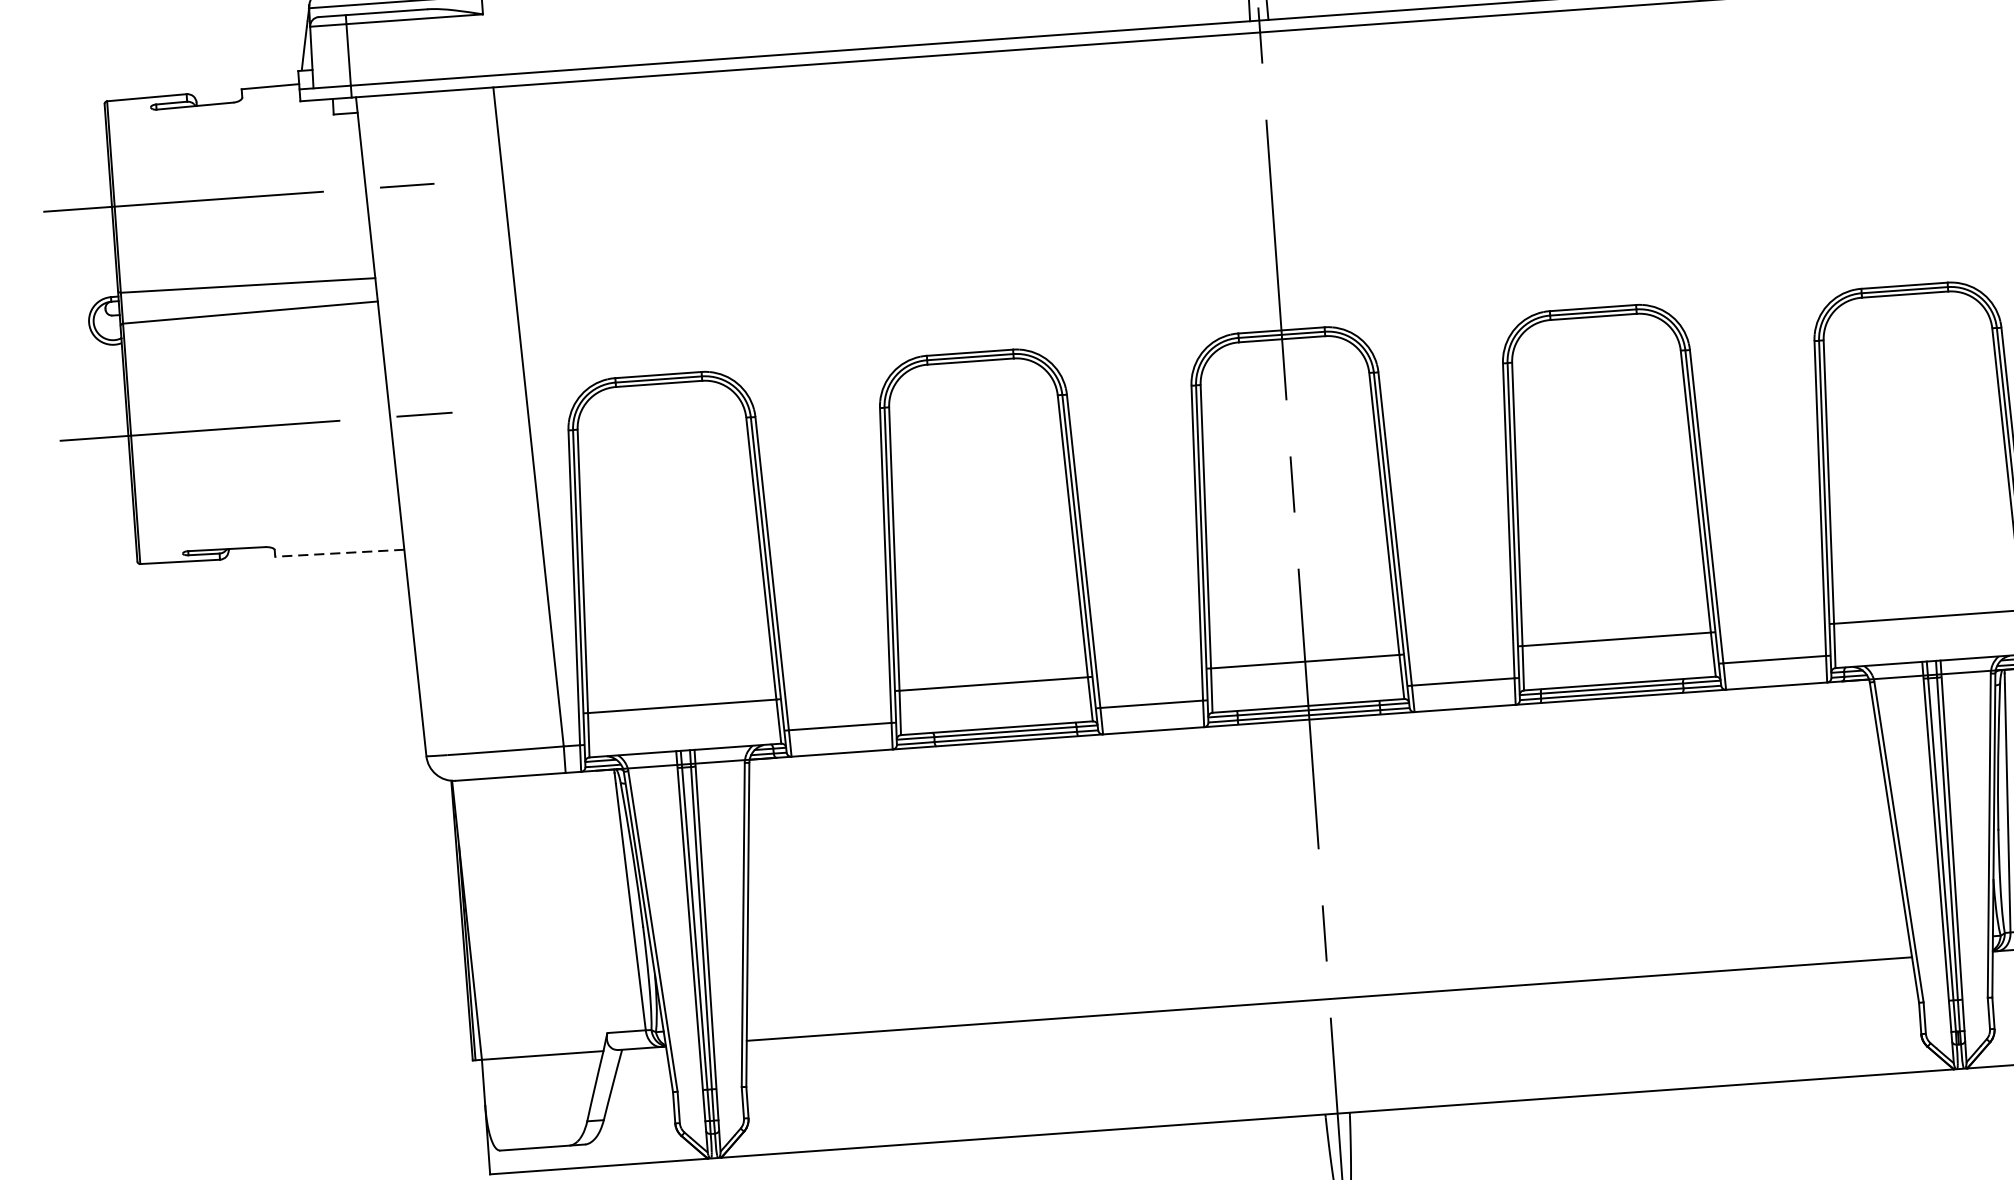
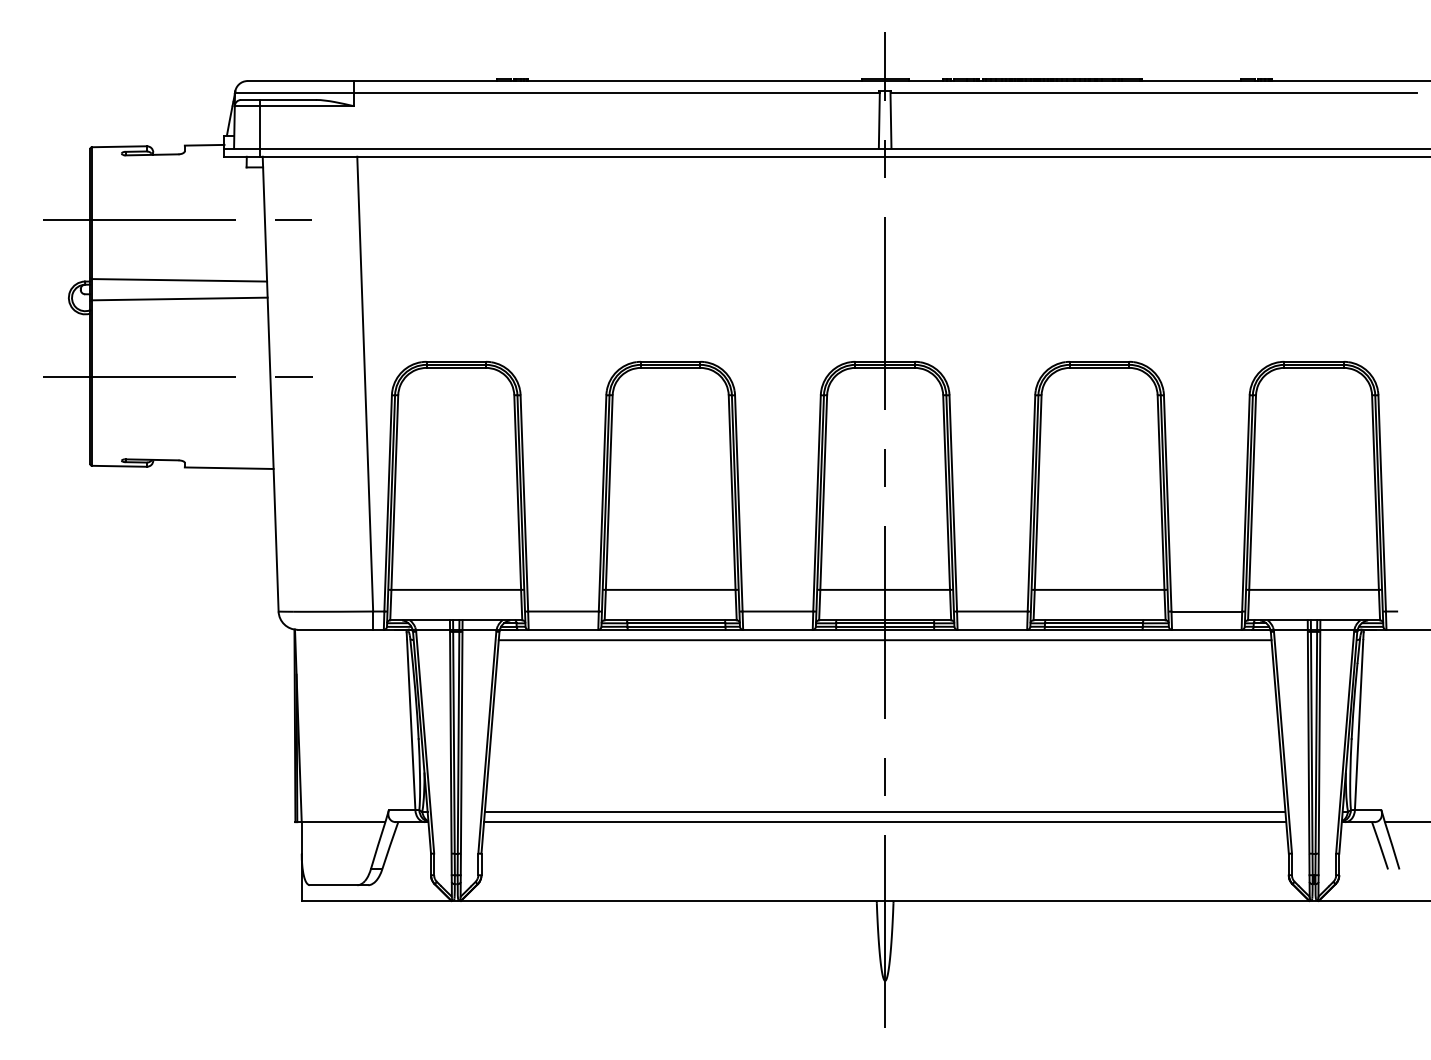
line: (338, 553) -> (228, 468), dashed -> solid
line: (1309, 735) -> (884, 640), added
line: (1327, 983) -> (884, 811), added

